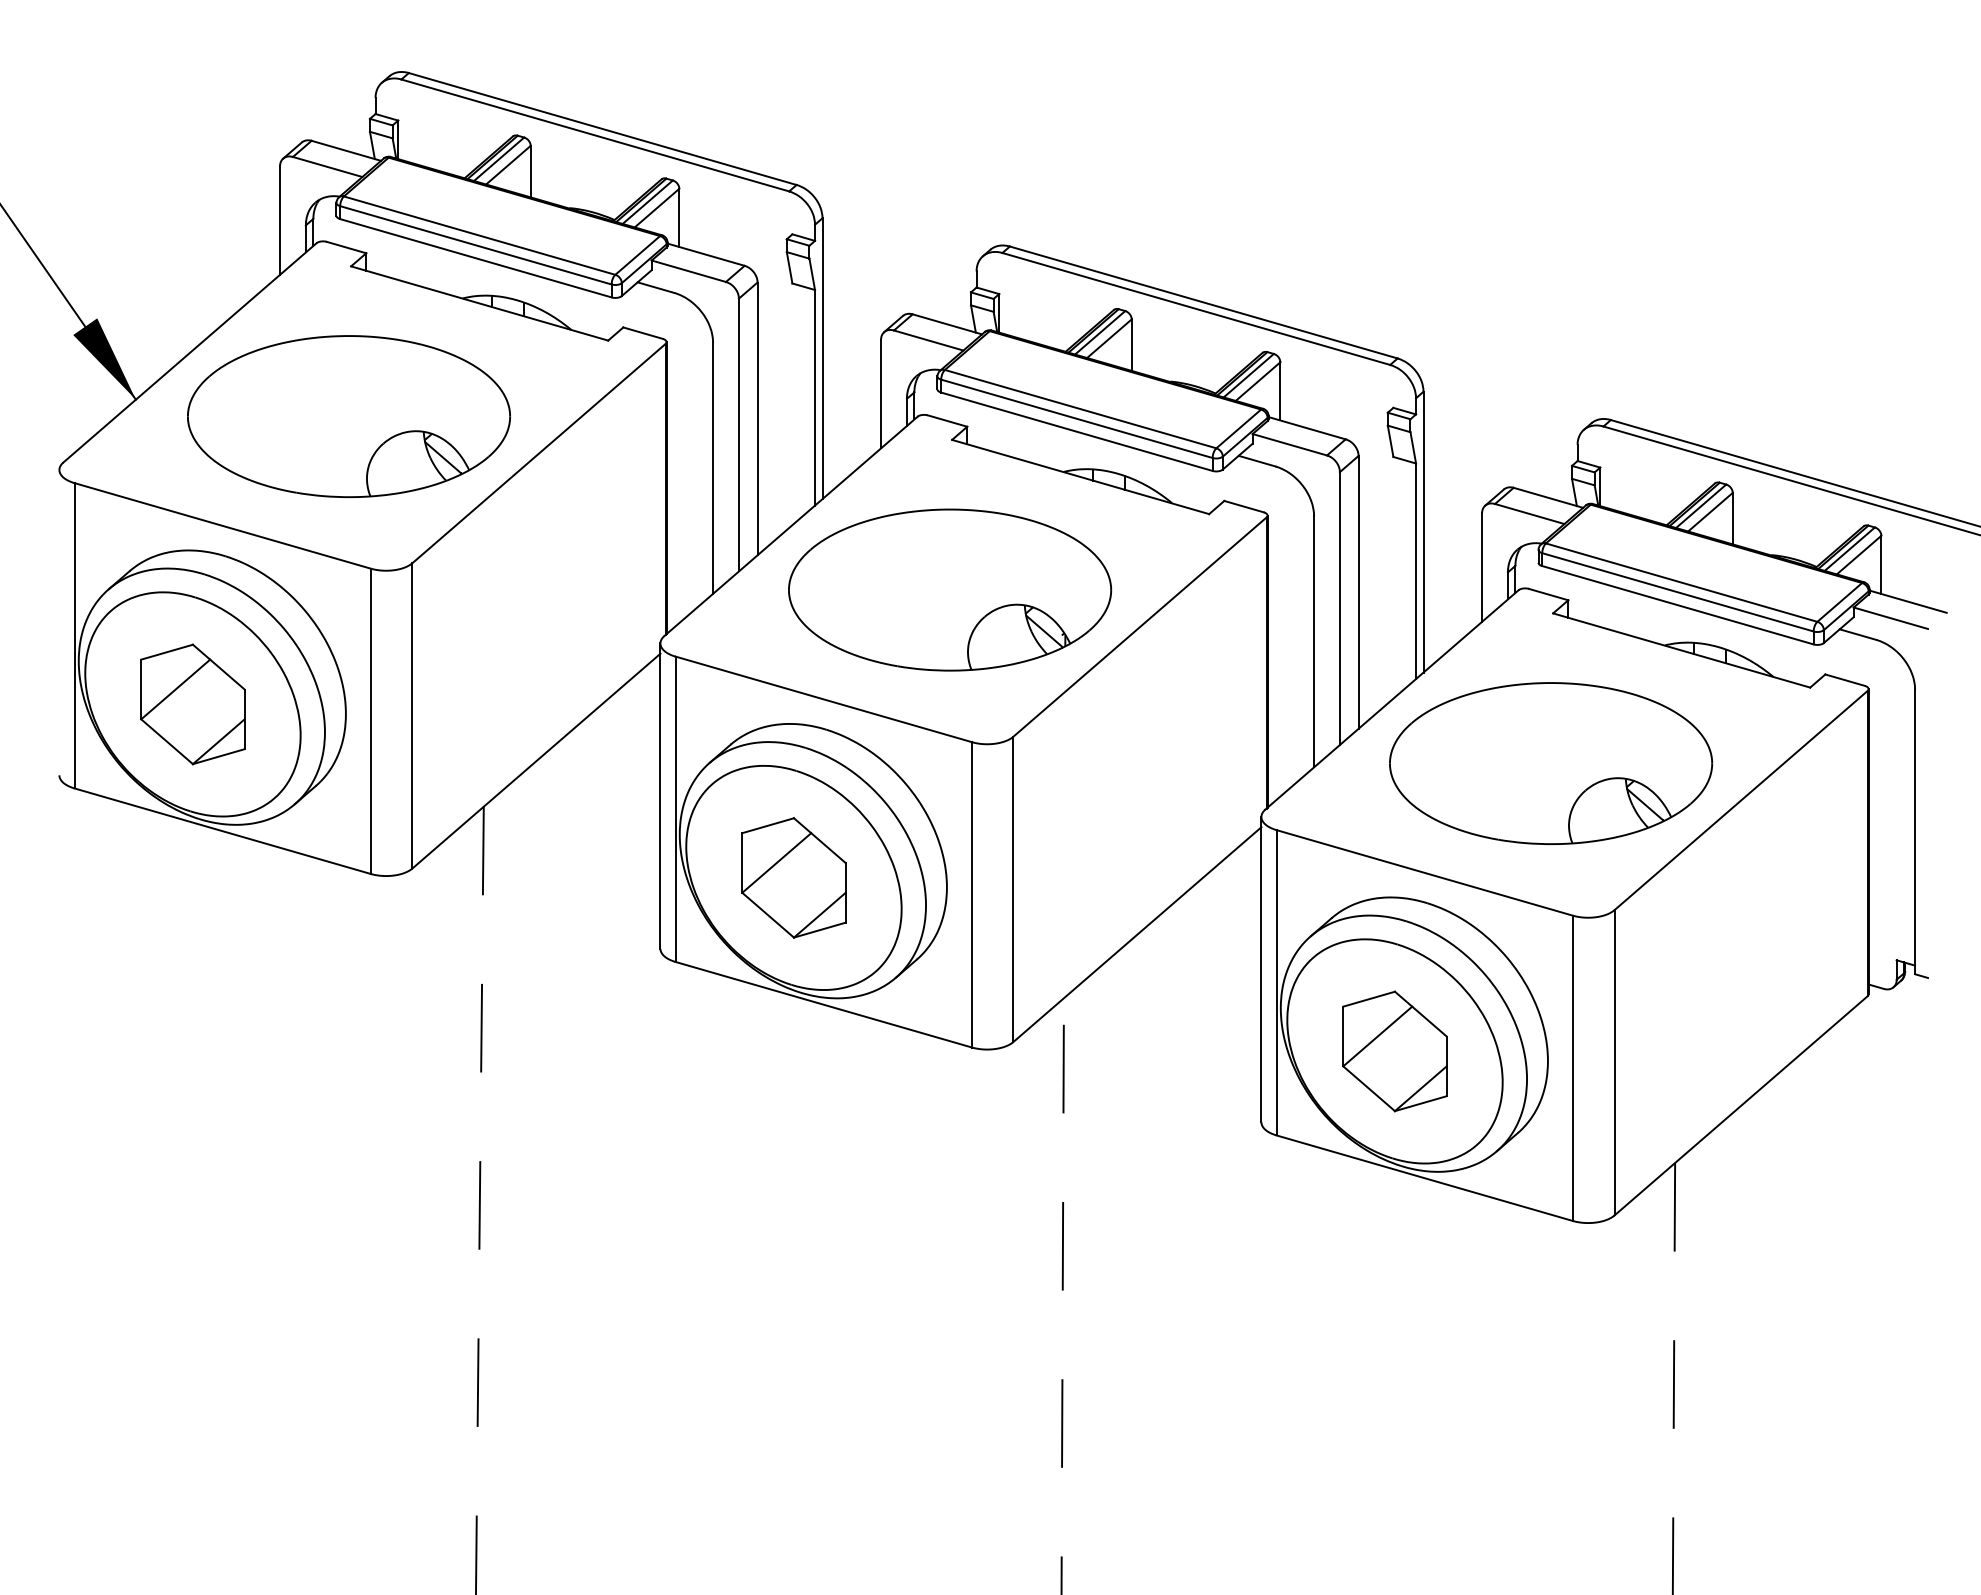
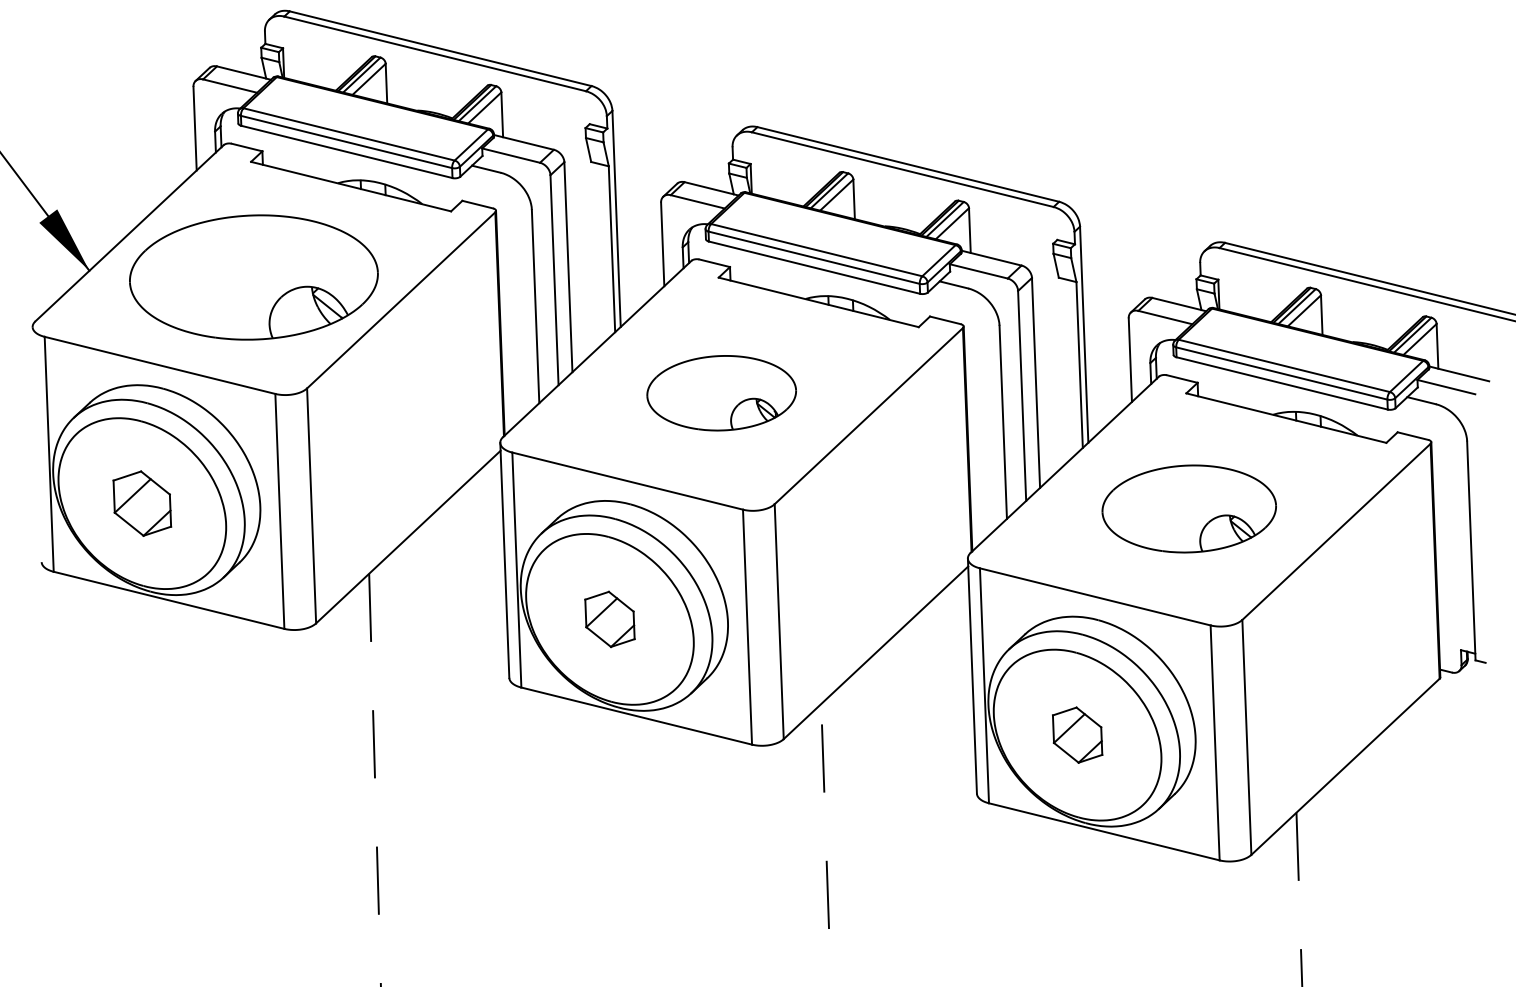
part: (950, 589) -> (721, 392), size x0.6
part: (192, 704) -> (141, 503), size x0.7
part: (1551, 763) -> (1189, 508), size x0.7
part: (793, 877) -> (609, 619), size x0.6
part: (1394, 1051) -> (1077, 735), size x0.6

